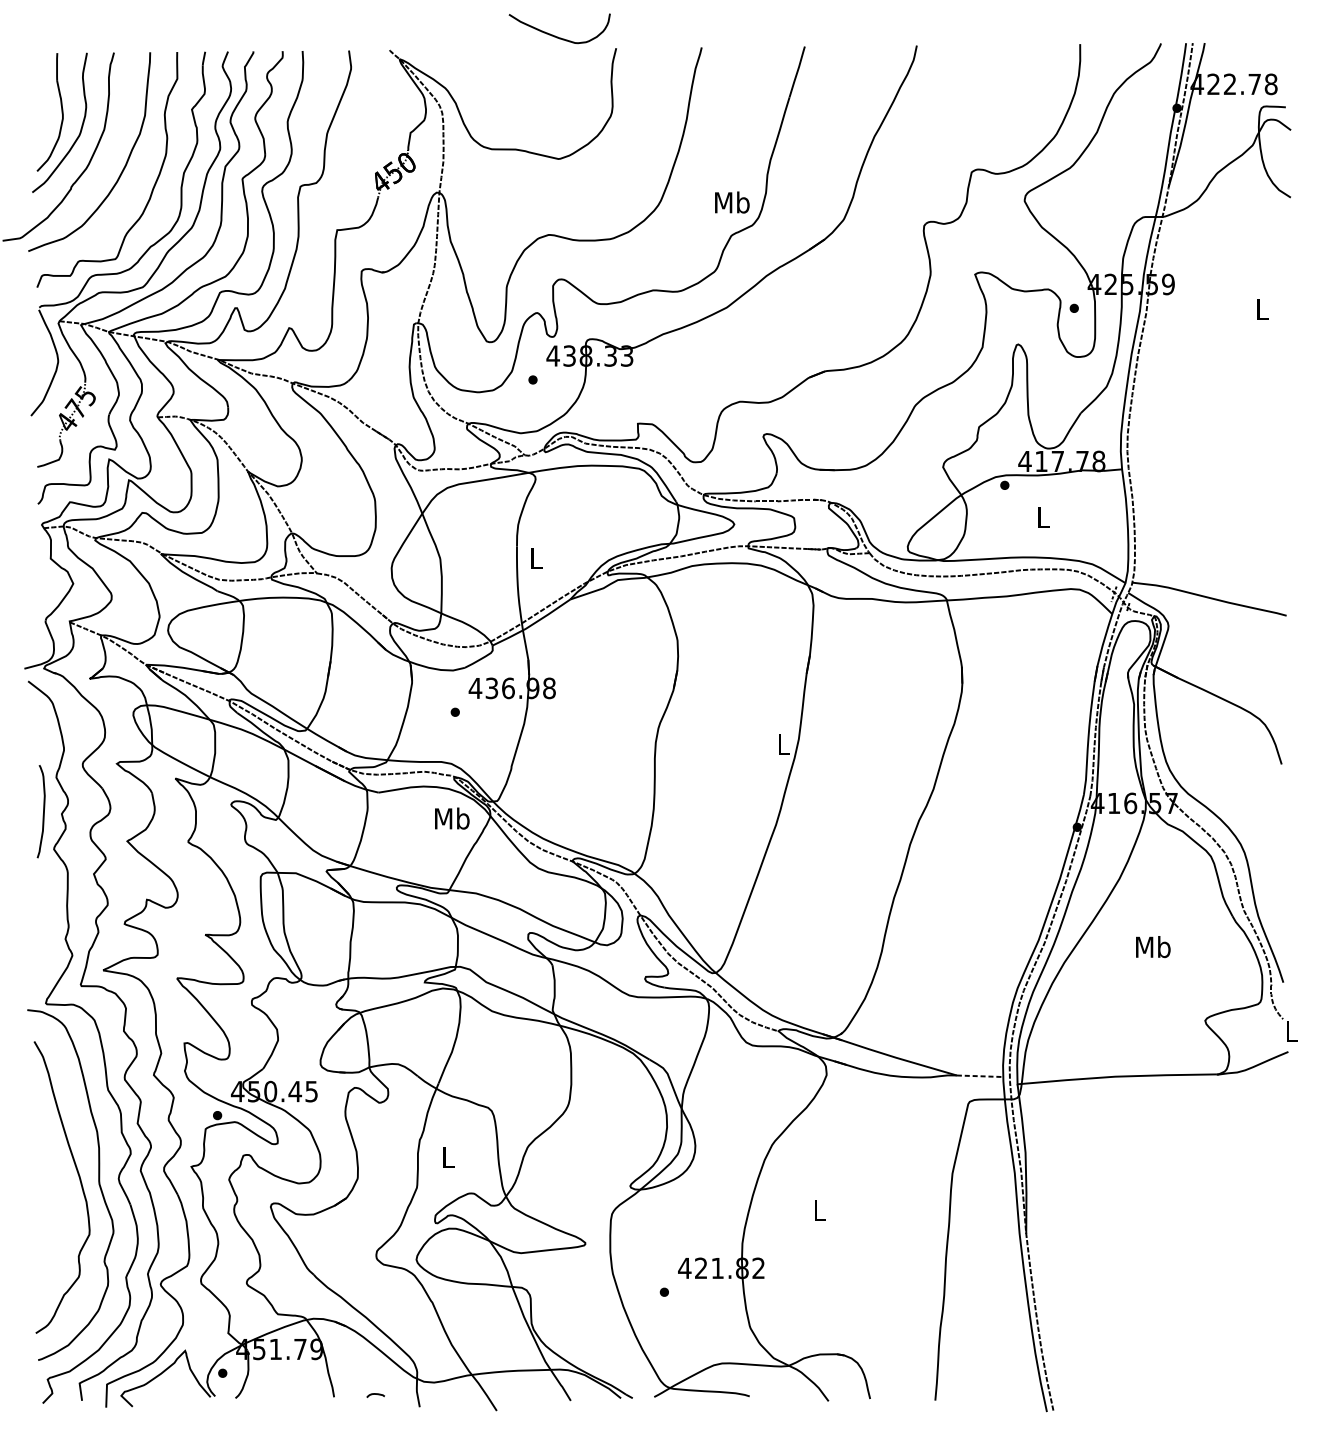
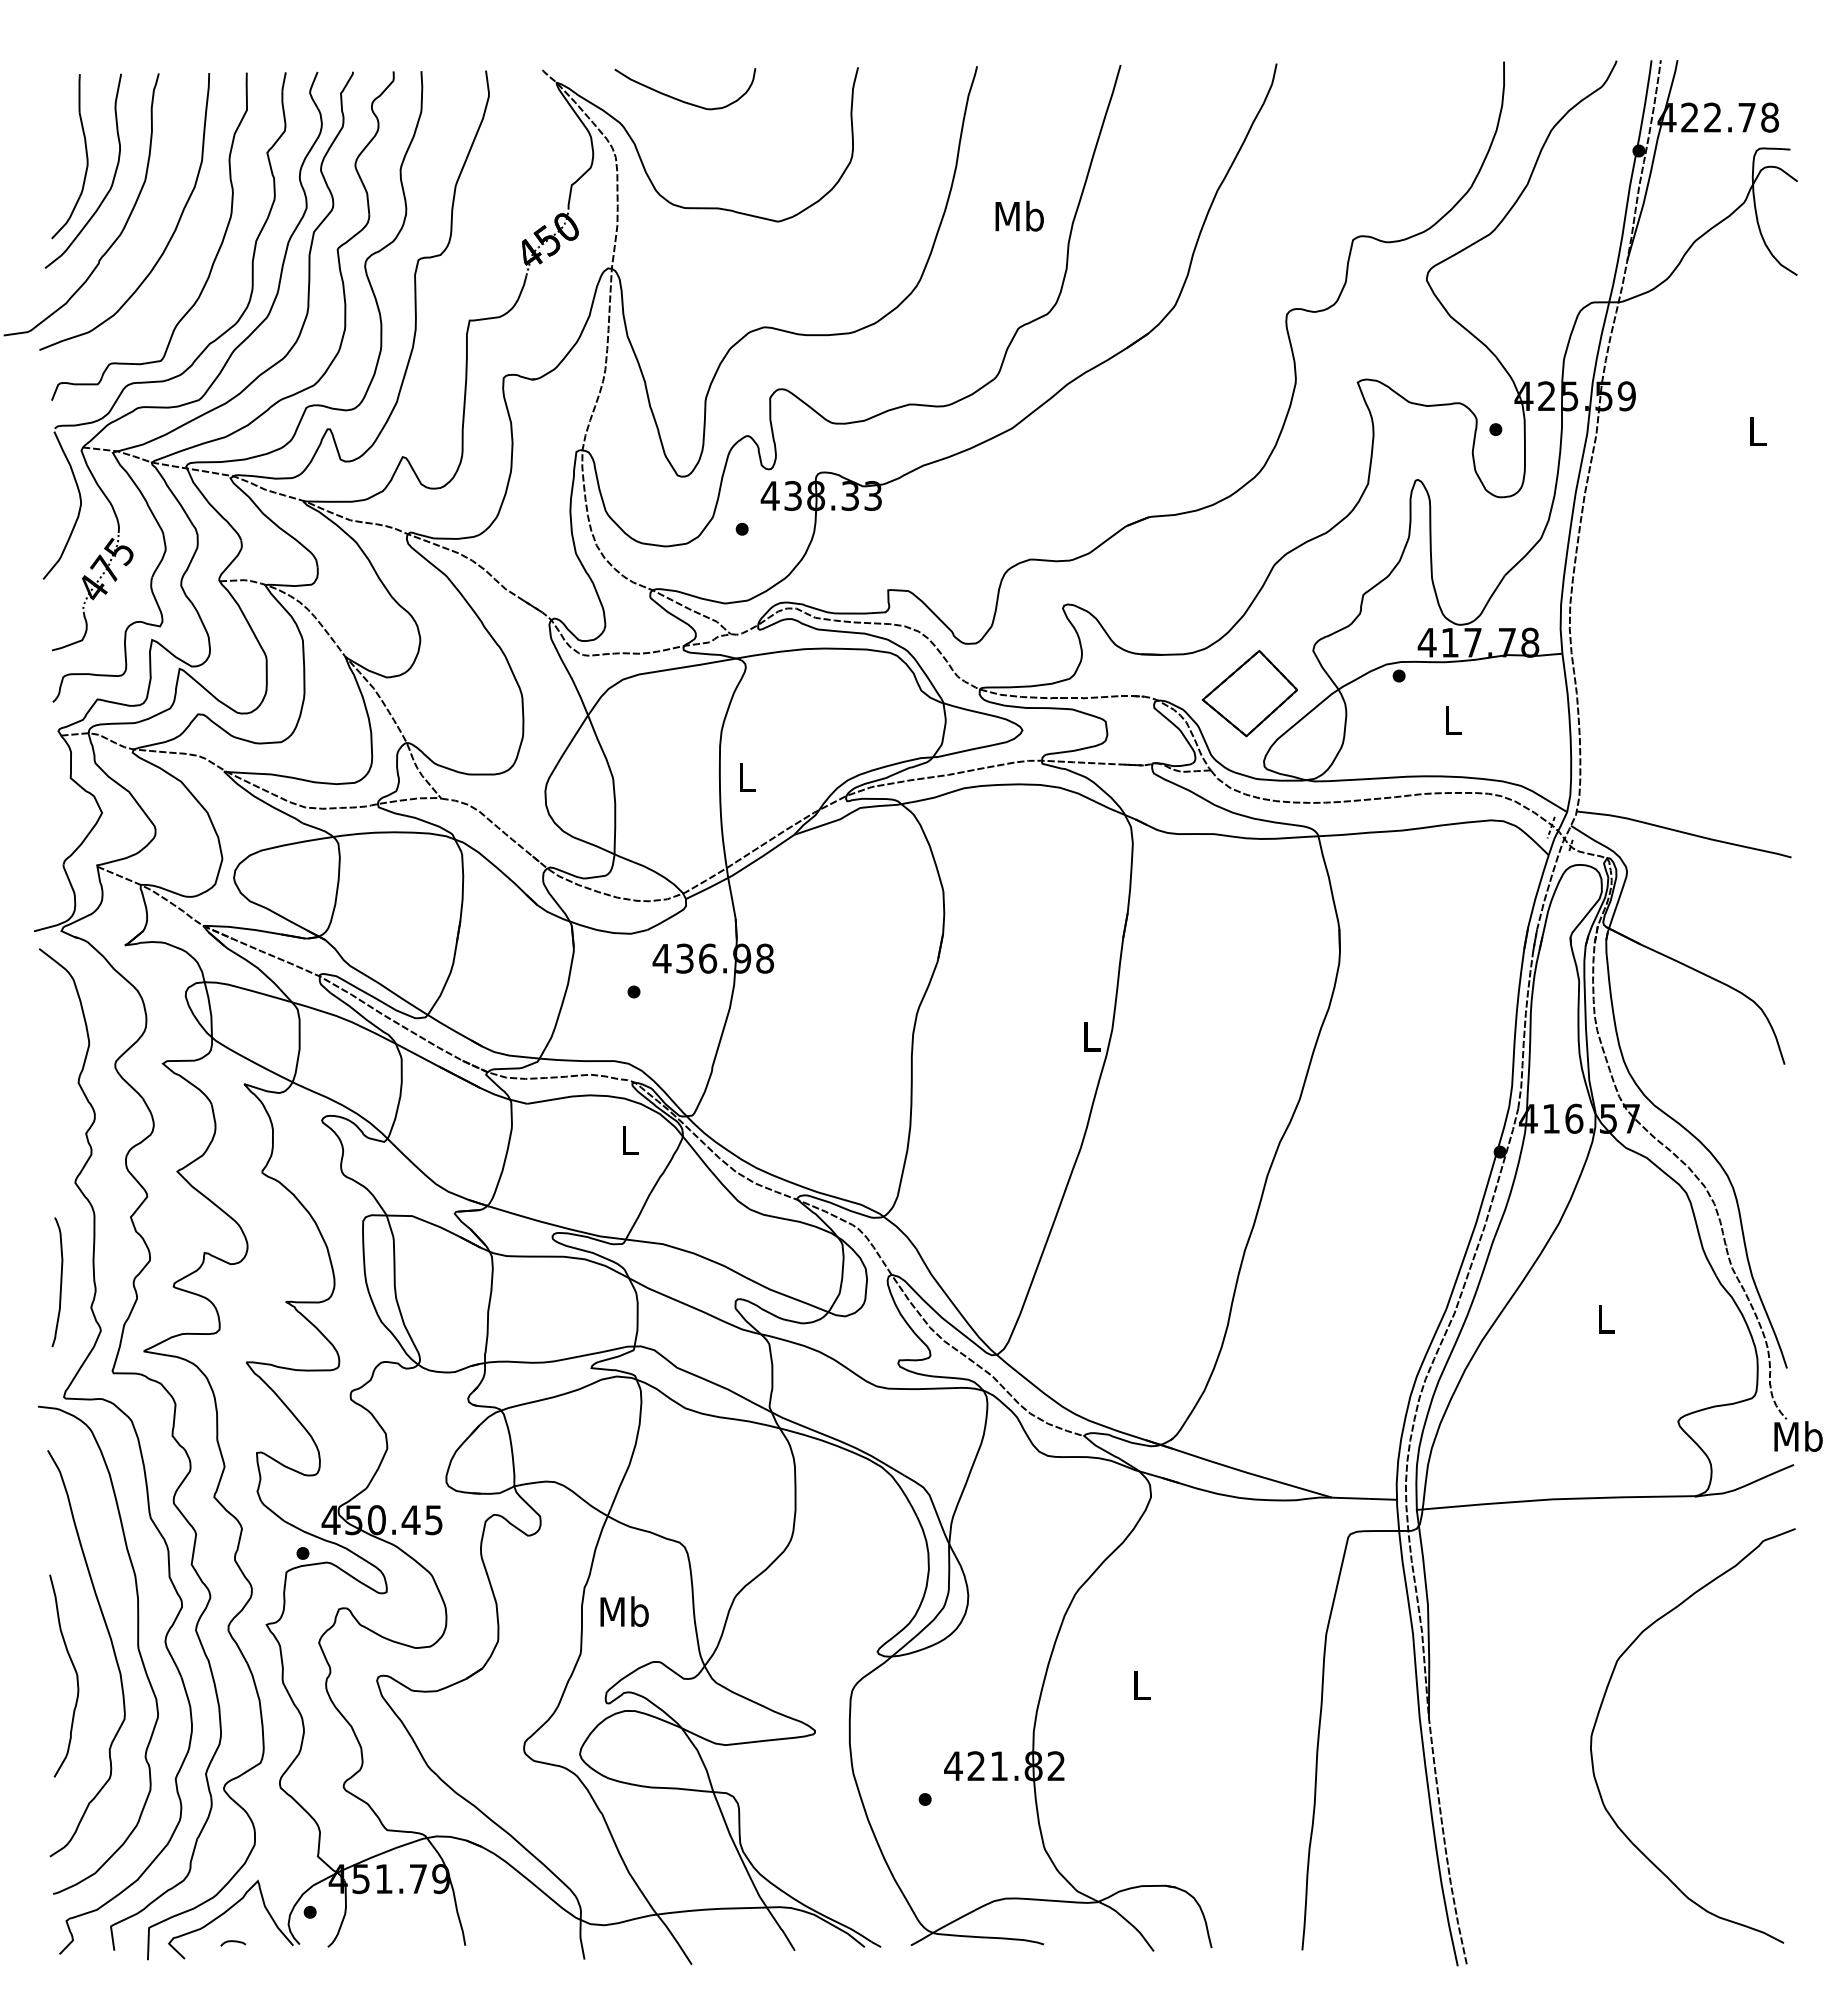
curve: (556, 36) -> (680, 99), moved
text: (732, 202) -> (1019, 215), moved
part: (897, 497) -> (1249, 693), added
curve: (43, 811) -> (60, 1282), moved
text: (452, 818) -> (629, 1139), Mb -> L
text: (1153, 946) -> (1605, 1318), Mb -> L
text: (1291, 1031) -> (1798, 1436), L -> Mb
line: (979, 1076) -> (1364, 1498), dashed -> solid
text: (448, 1157) -> (624, 1611), L -> Mb
curve: (53, 1199) -> (74, 1670), added
curve: (1152, 1220) -> (1604, 1699), added
curve: (375, 1394) -> (232, 1942), moved

